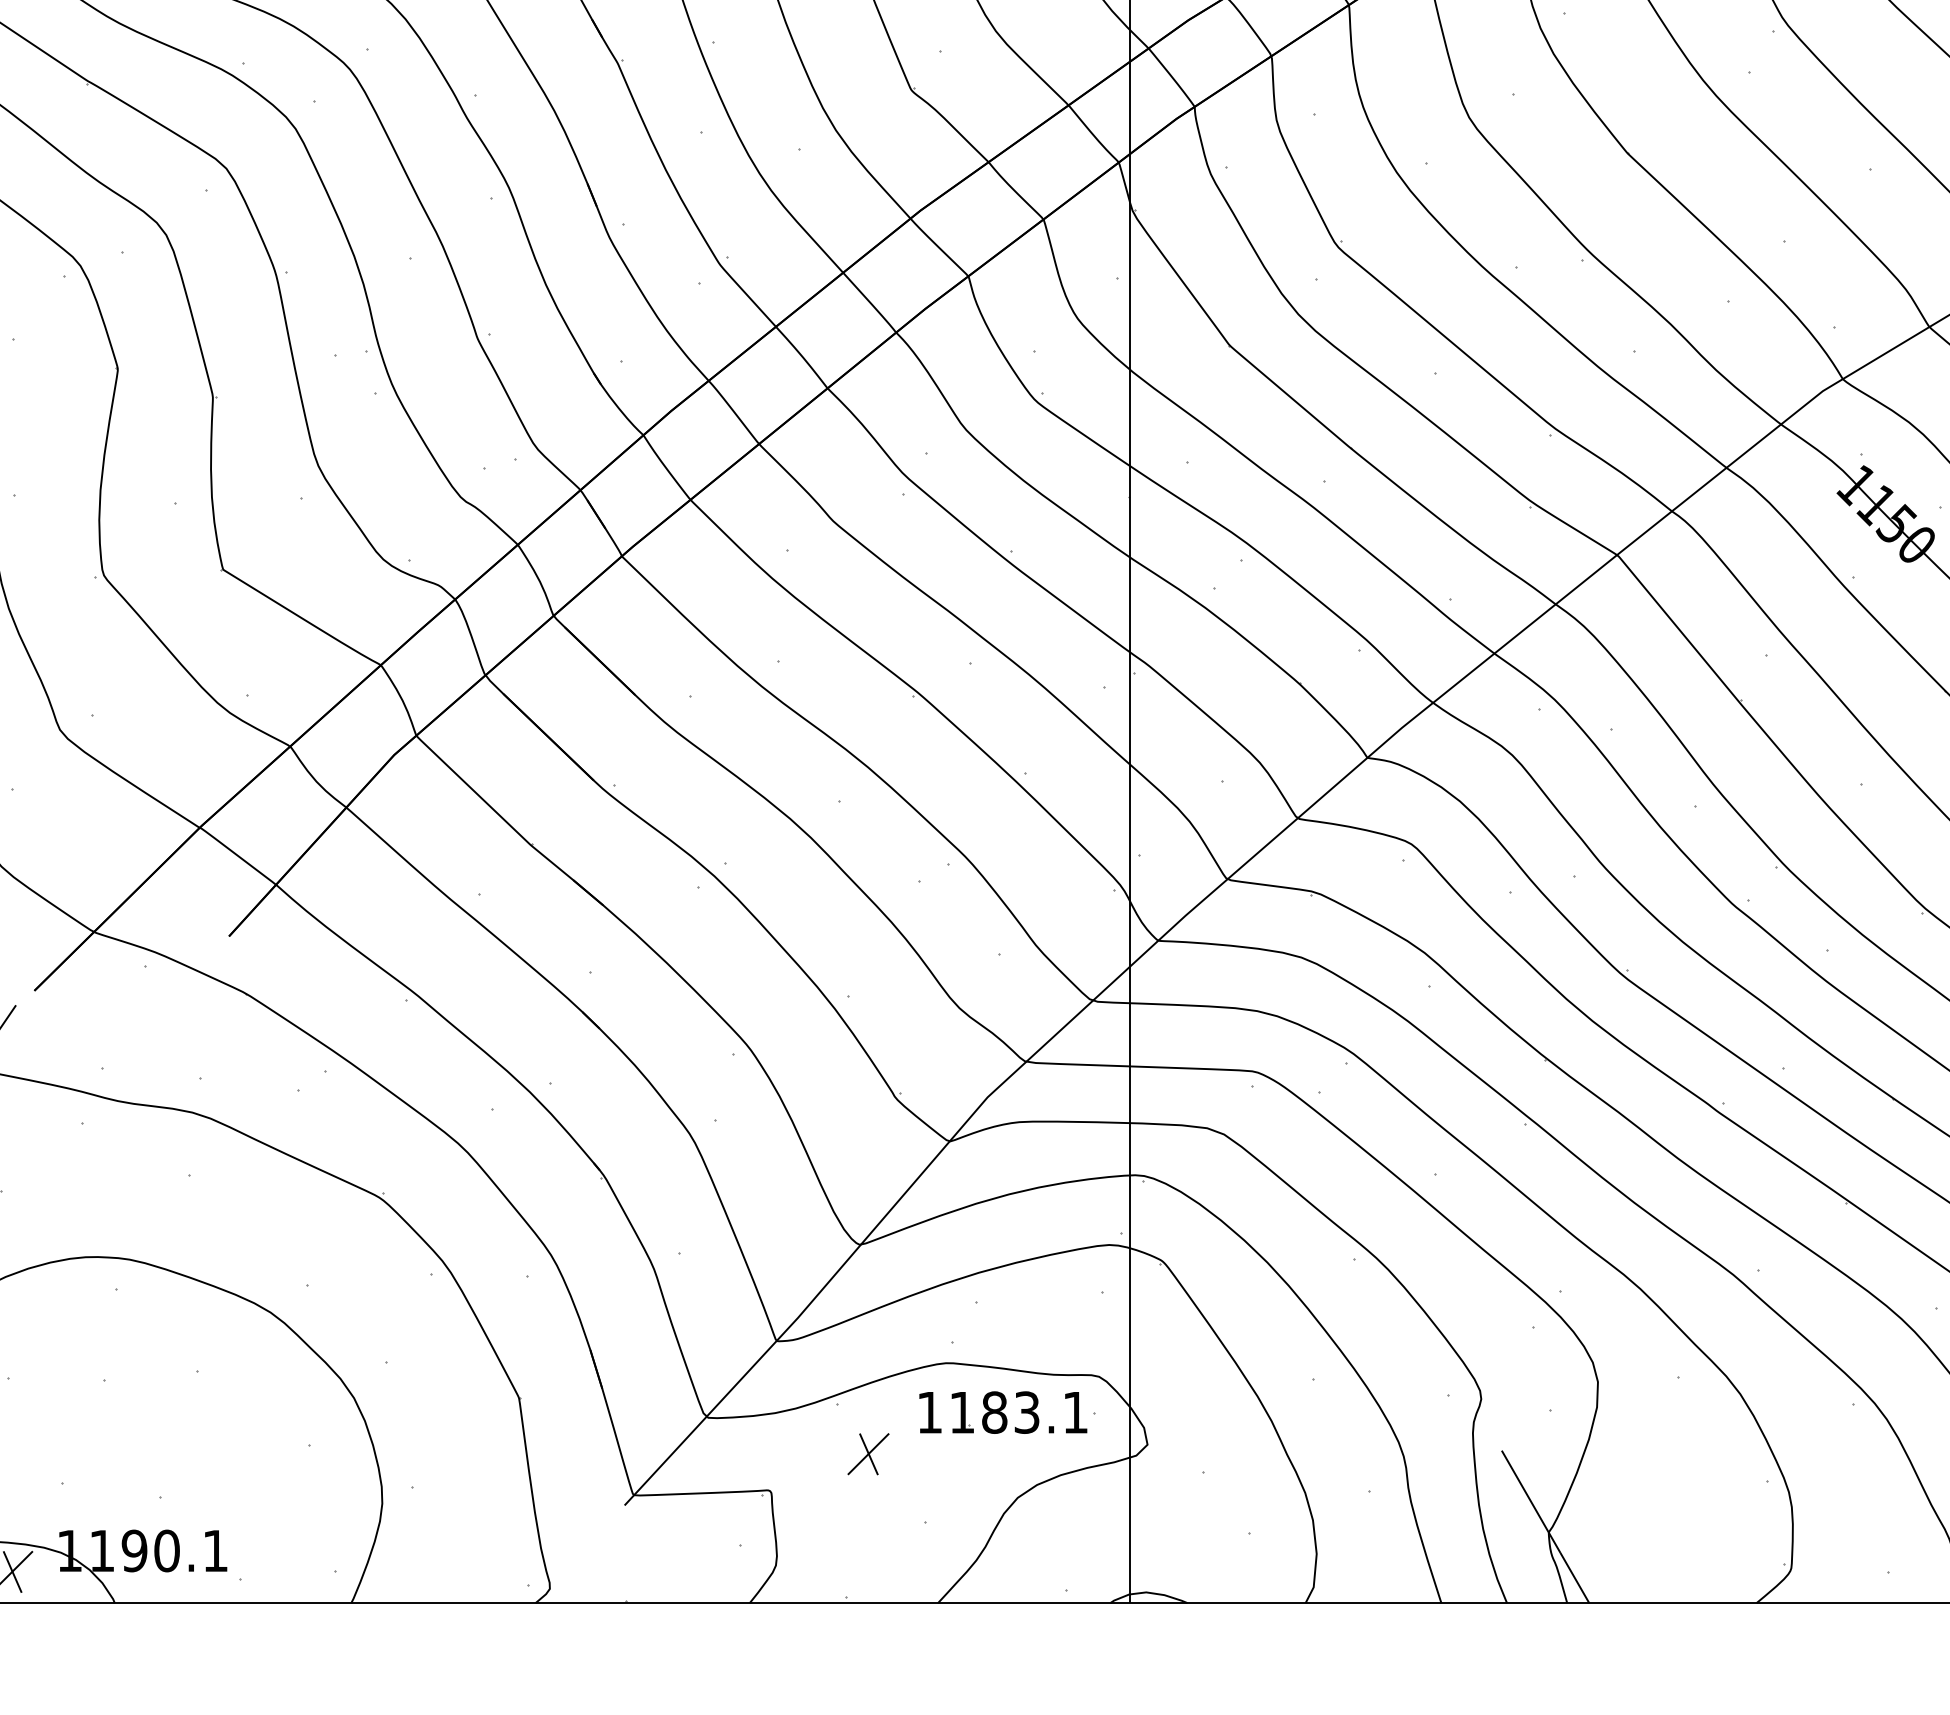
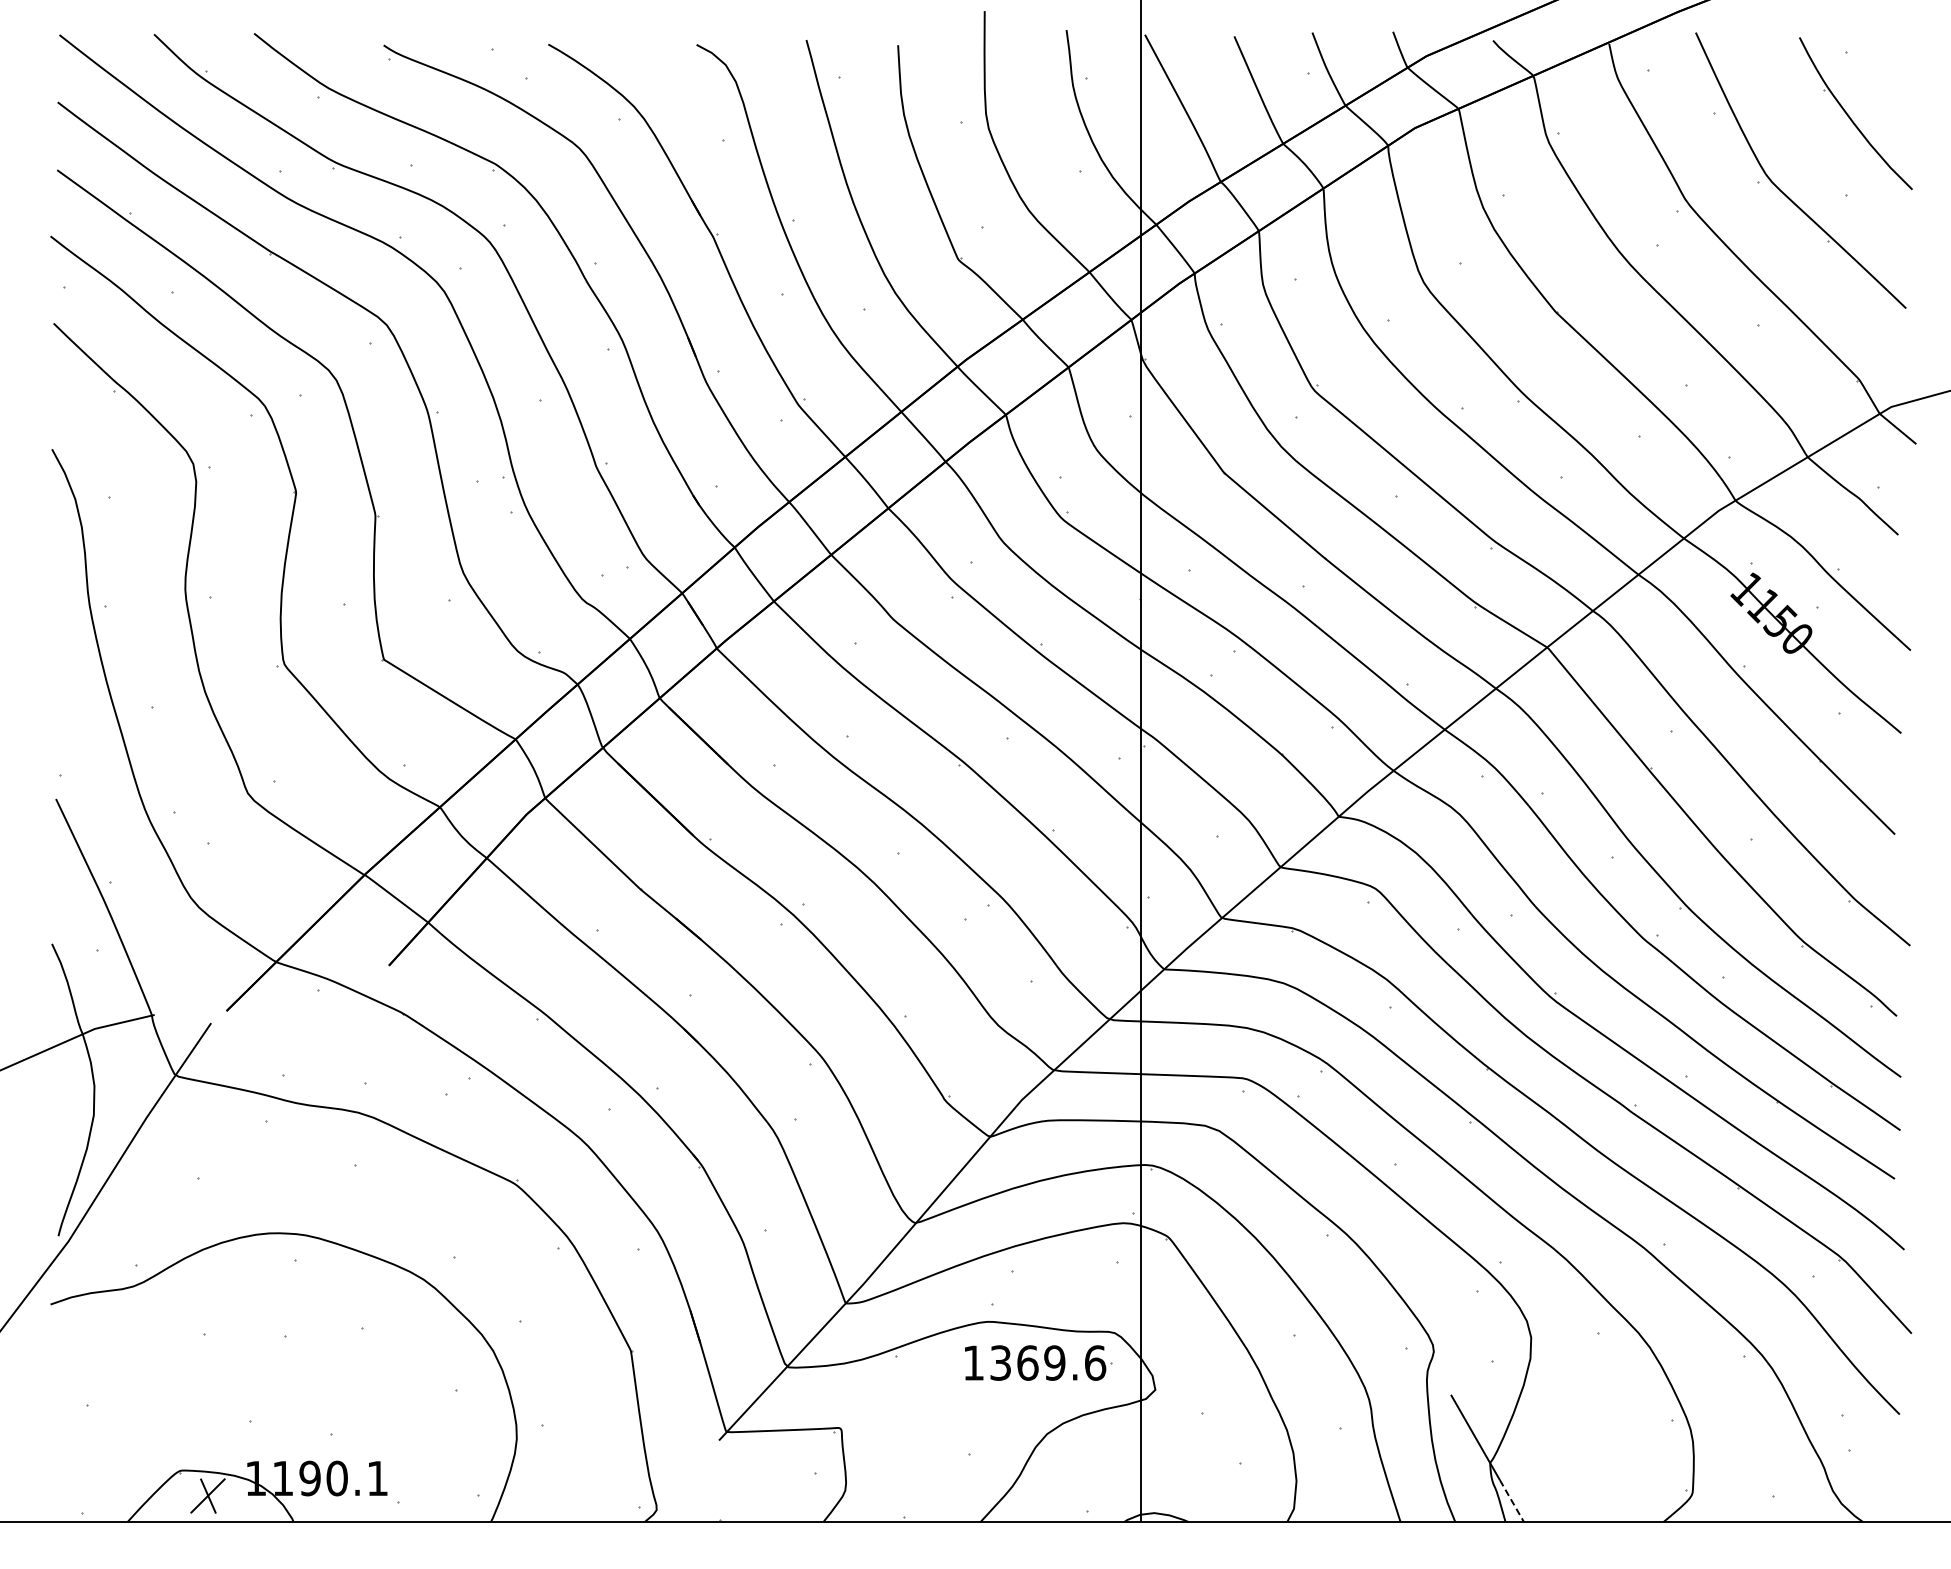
text: (1019, 1411) -> (1048, 1362), 1183.1 -> 1369.6
part: (868, 1453) -> (922, 1397), removed
line: (1575, 1578) -> (1512, 1501), solid -> dashed

